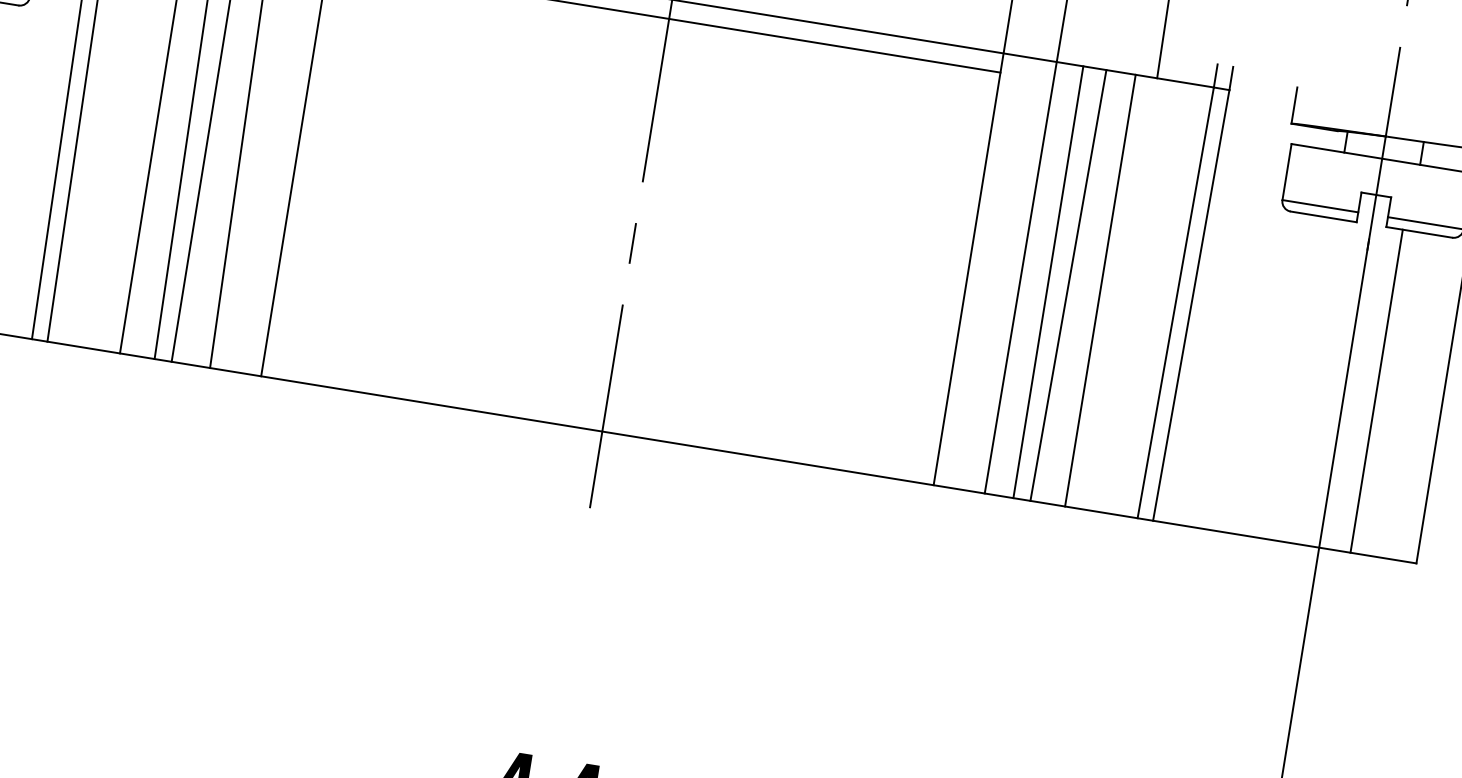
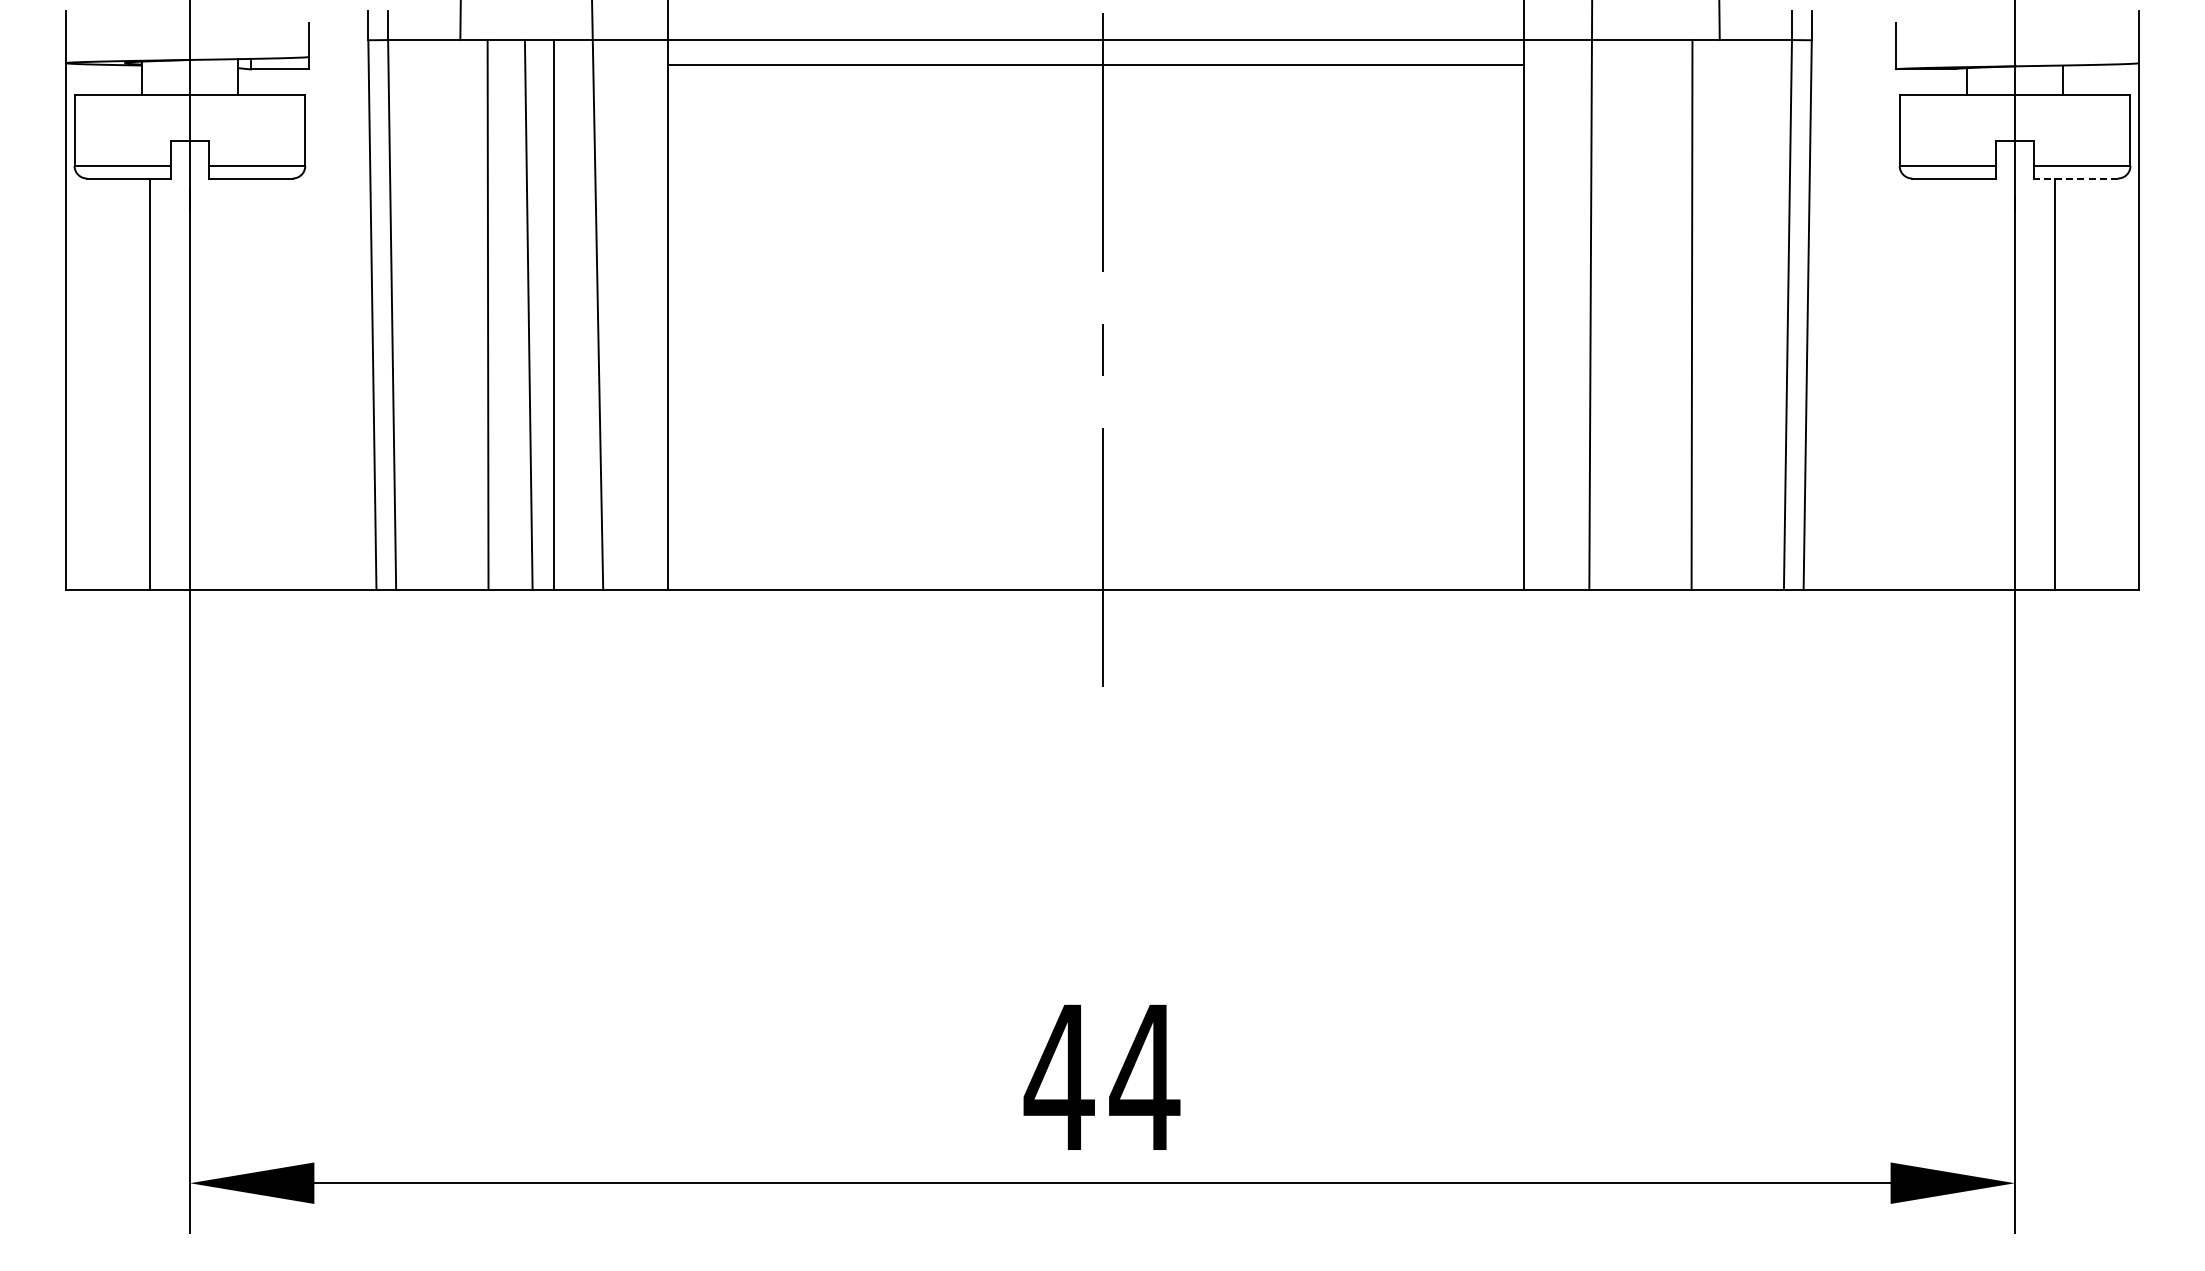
line: (1418, 232) -> (2075, 178), solid -> dashed
line: (1048, 281) -> (1625, 314), removed
line: (1068, 285) -> (1651, 314), removed

